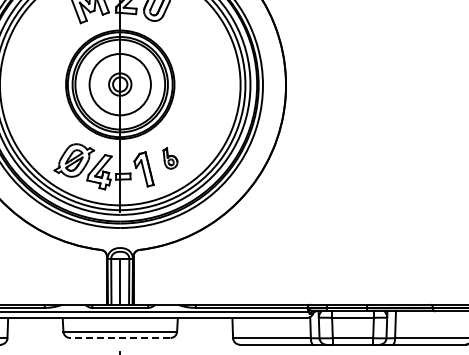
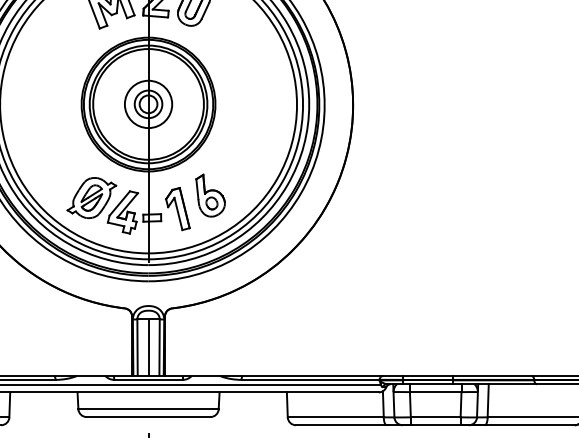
circle: (120, 84) -> (148, 104), size x0.62
part: (170, 158) -> (210, 195), size x1.67
line: (119, 337) -> (147, 416), dashed -> solid

